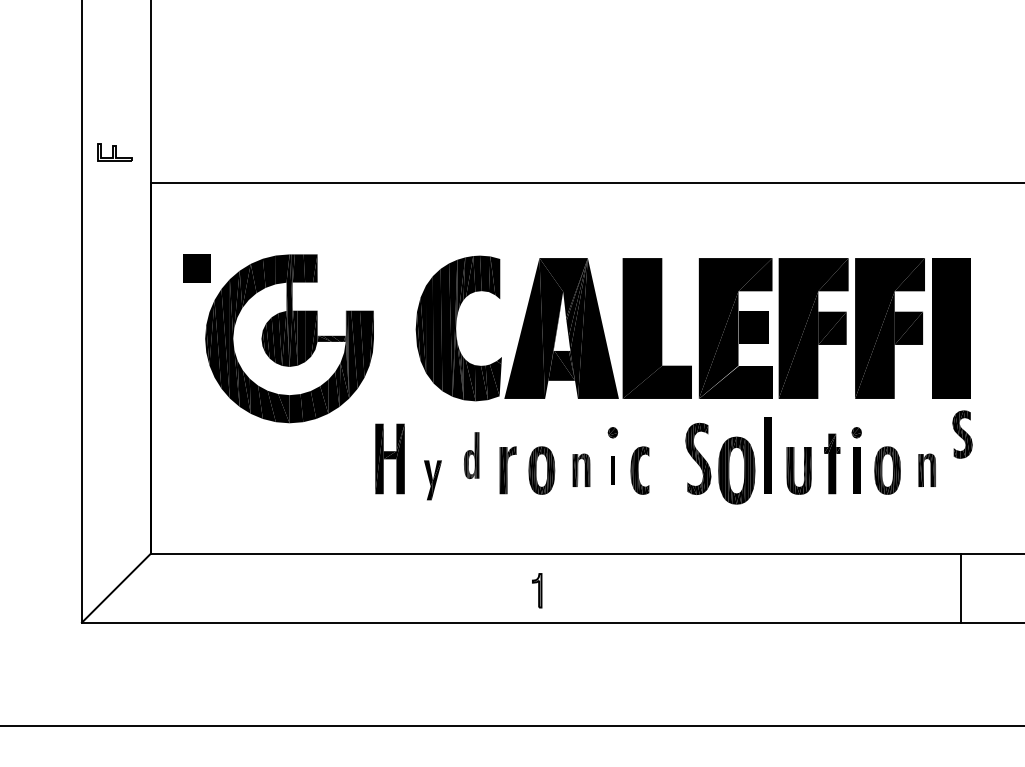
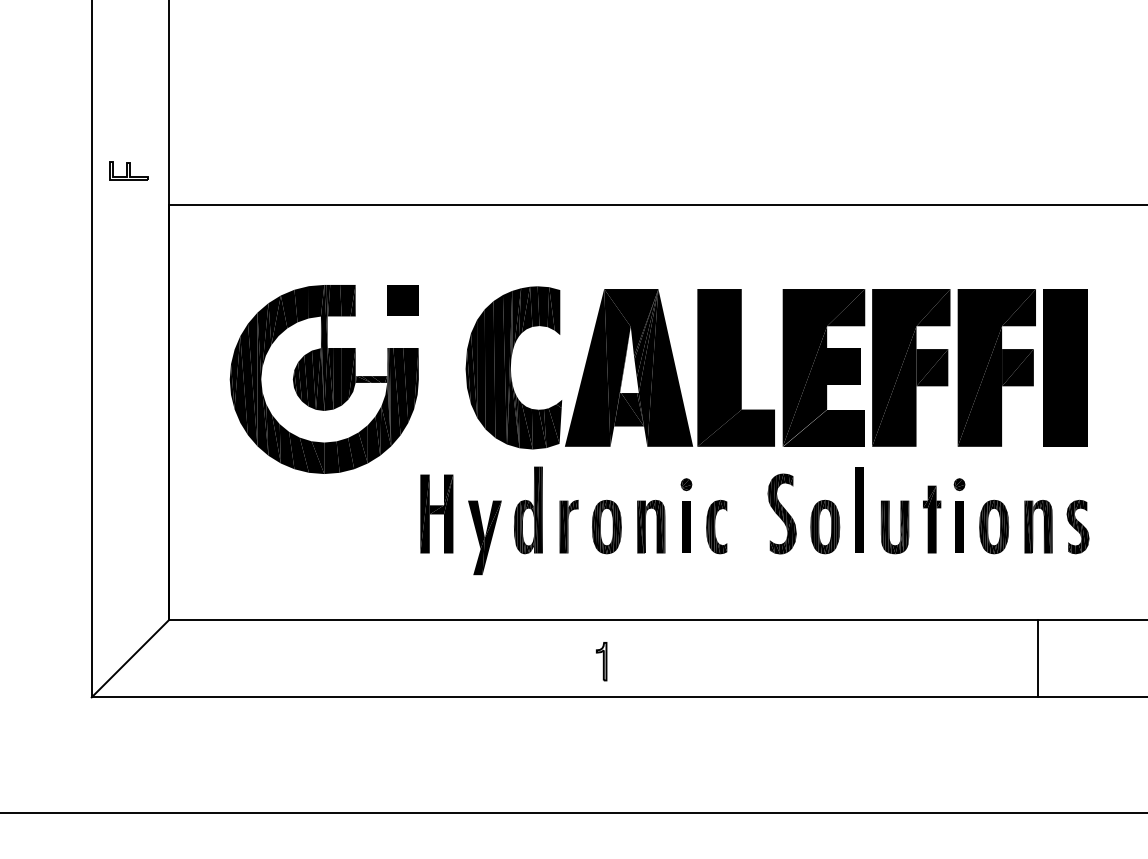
part: (196, 268) -> (402, 300), moved
part: (962, 434) -> (1078, 526), moved
part: (471, 455) -> (528, 510), size x1.67
part: (581, 470) -> (651, 526), size x1.43
part: (612, 470) -> (686, 526), size x1.67
part: (736, 470) -> (824, 526), size x0.71
part: (926, 470) -> (1037, 526), size x1.43
part: (432, 480) -> (484, 538), size x1.67
line: (961, 587) -> (1038, 657), moved

